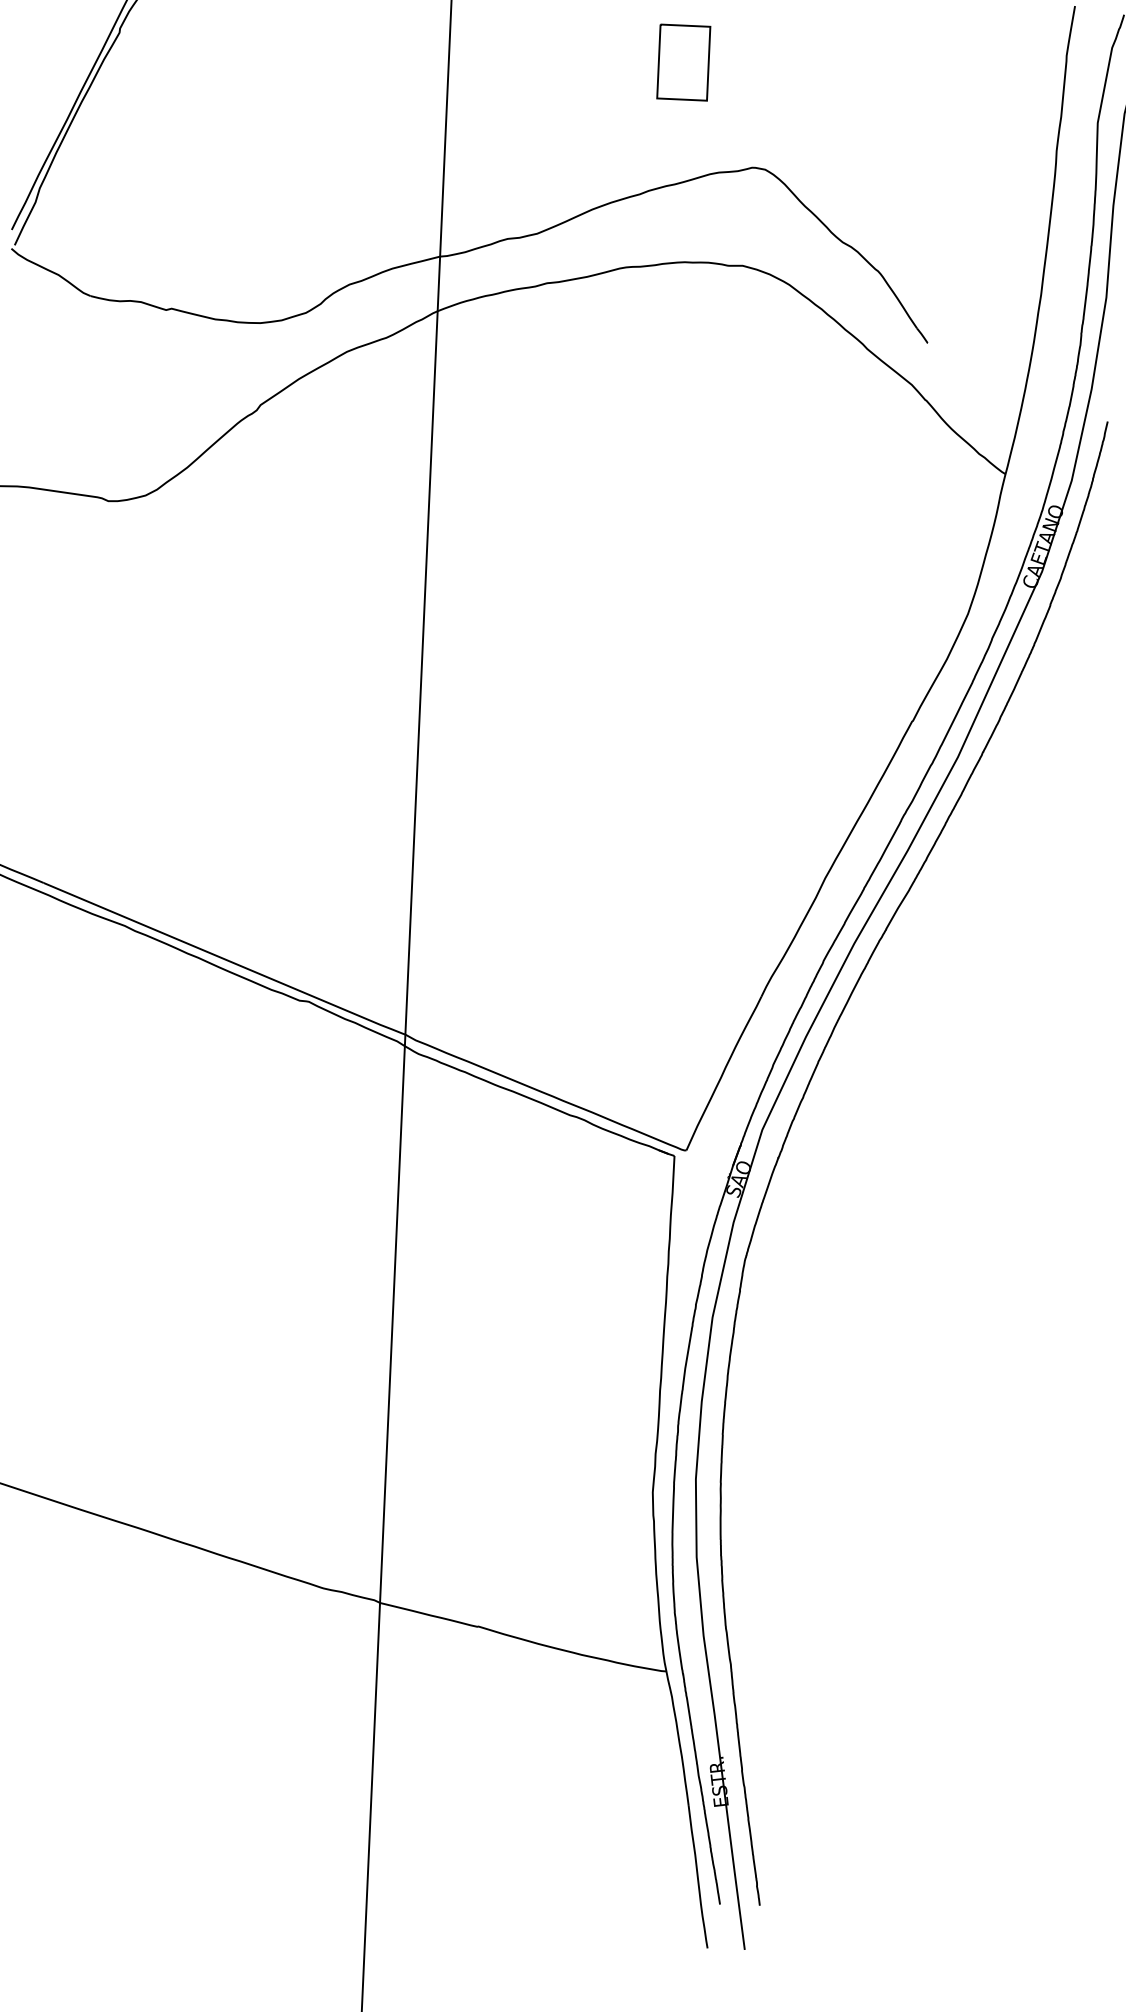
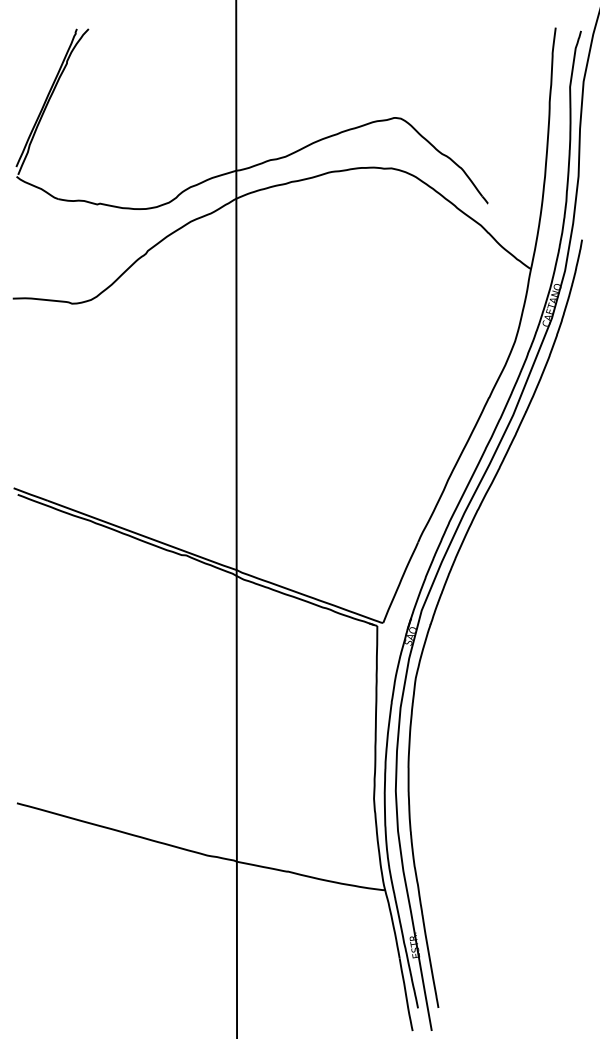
part: (683, 62) -> (356, 65), removed

